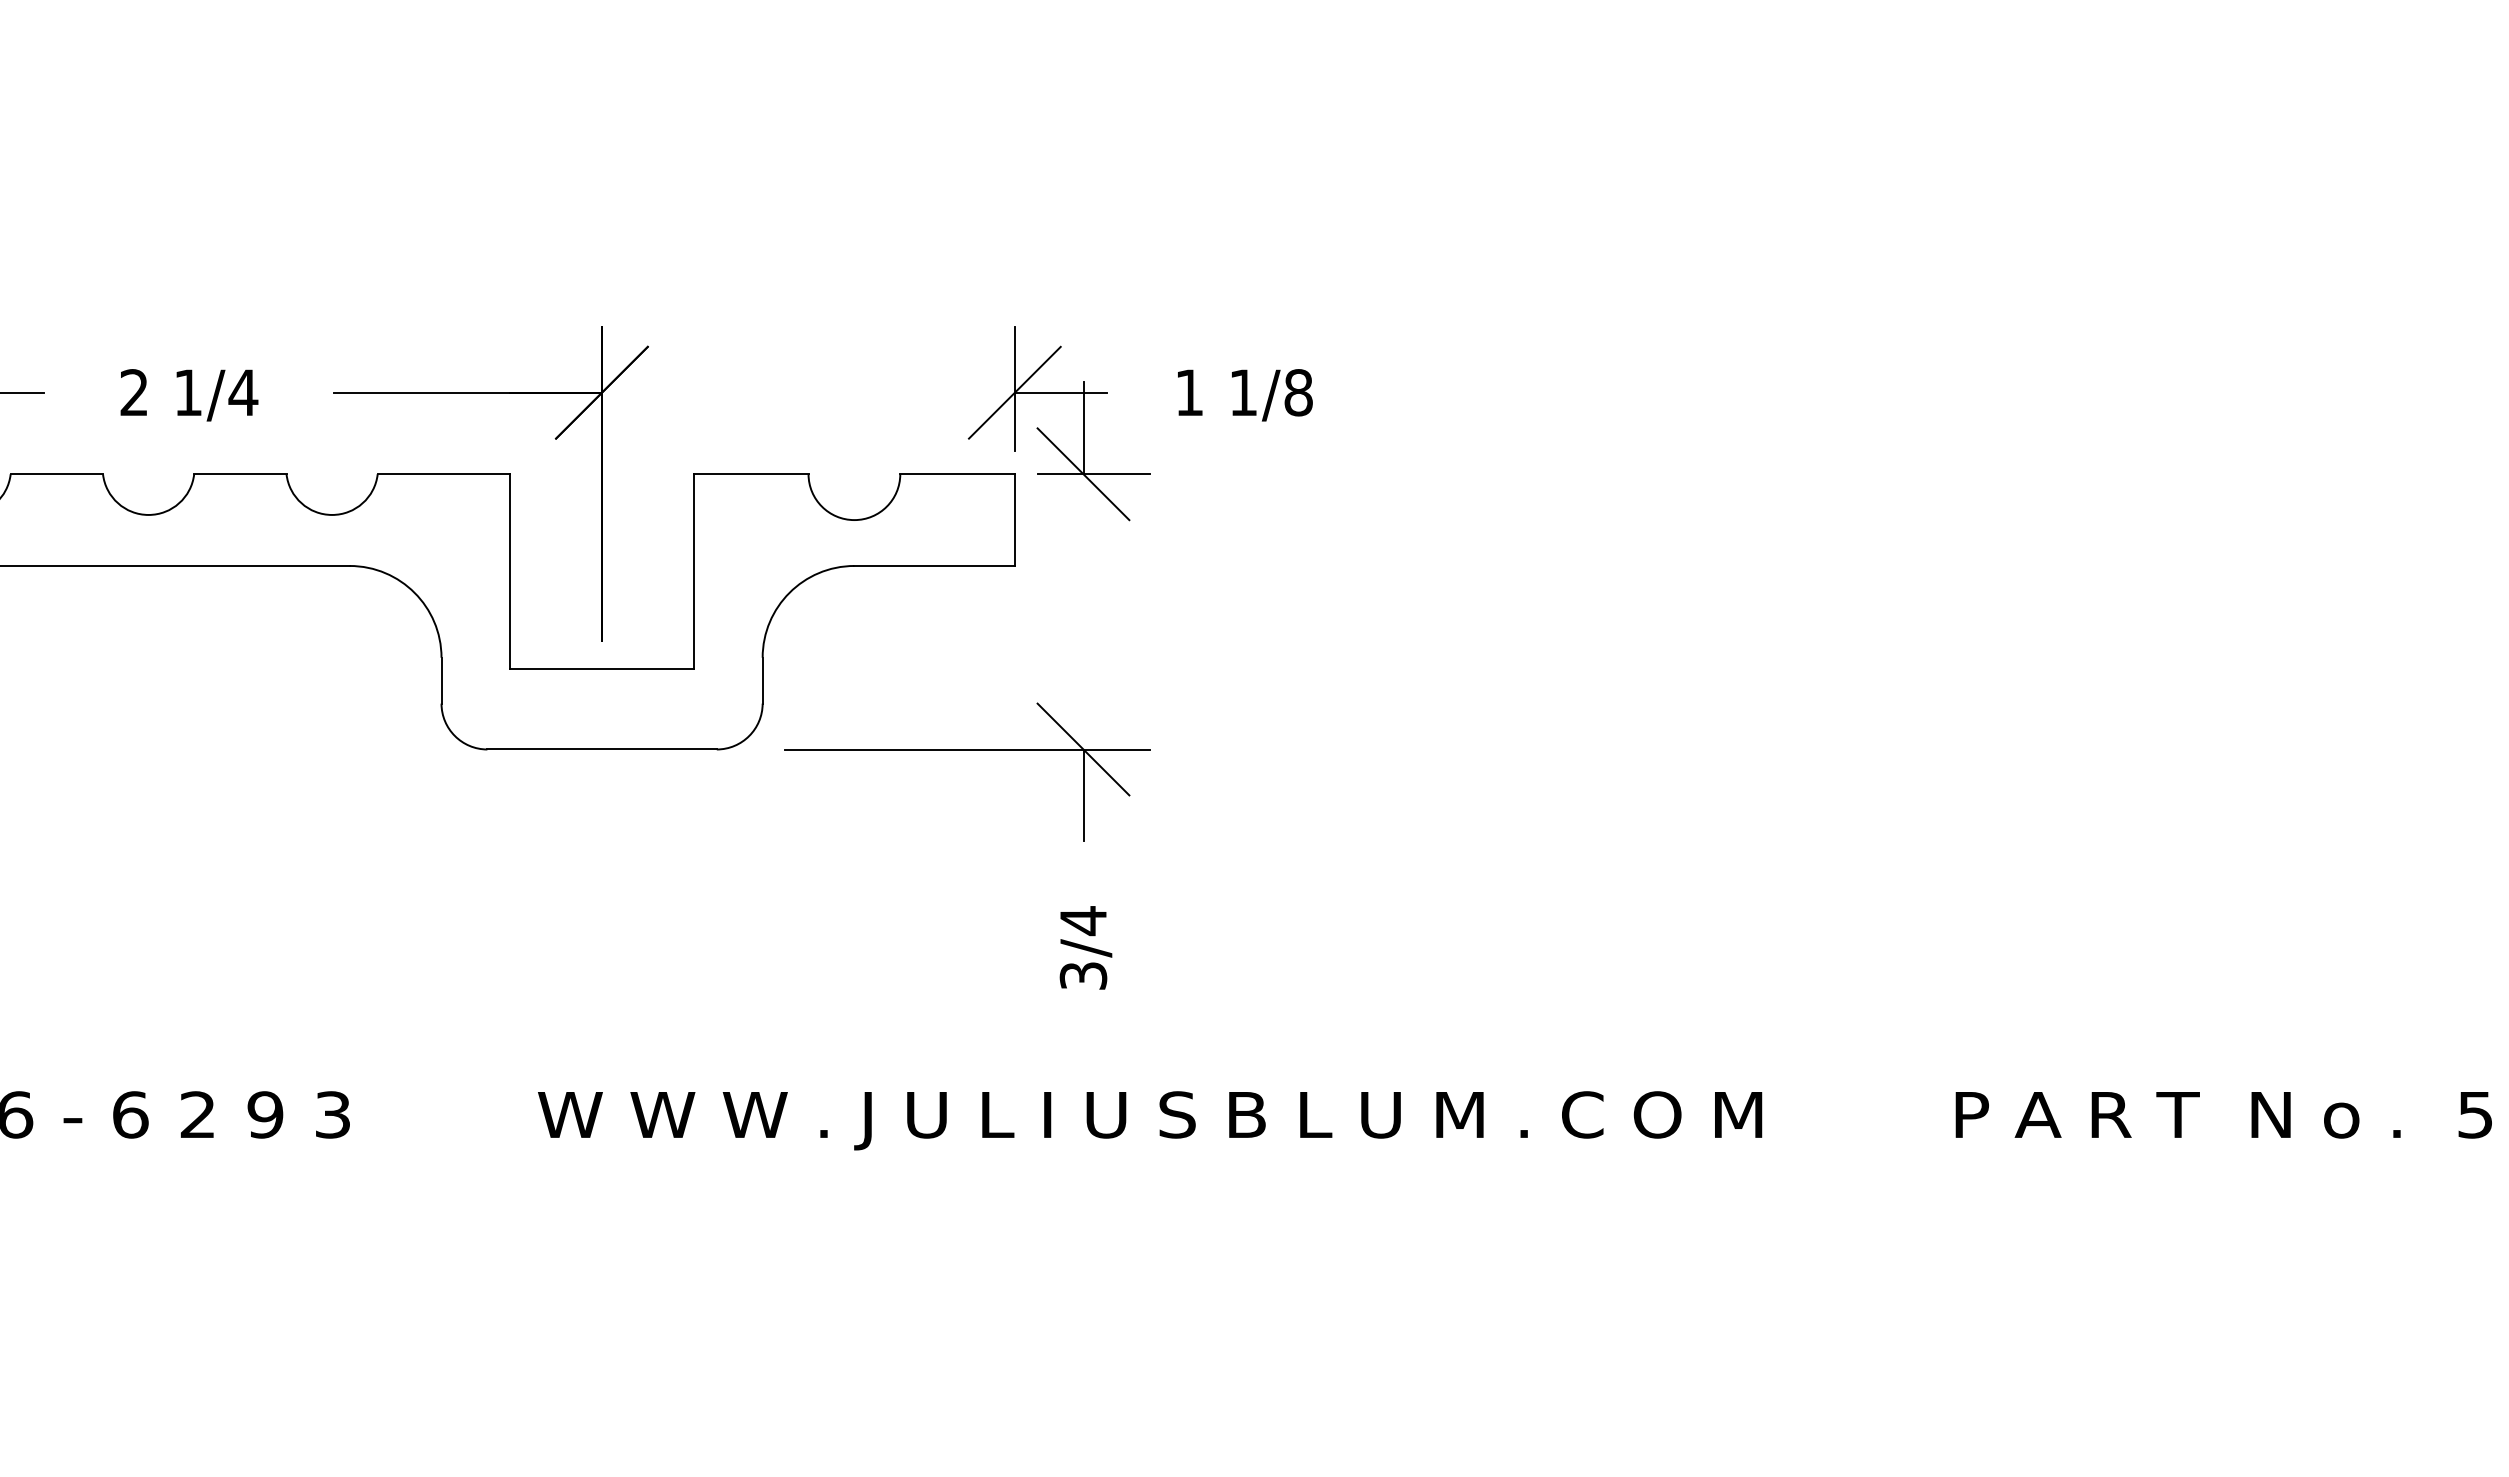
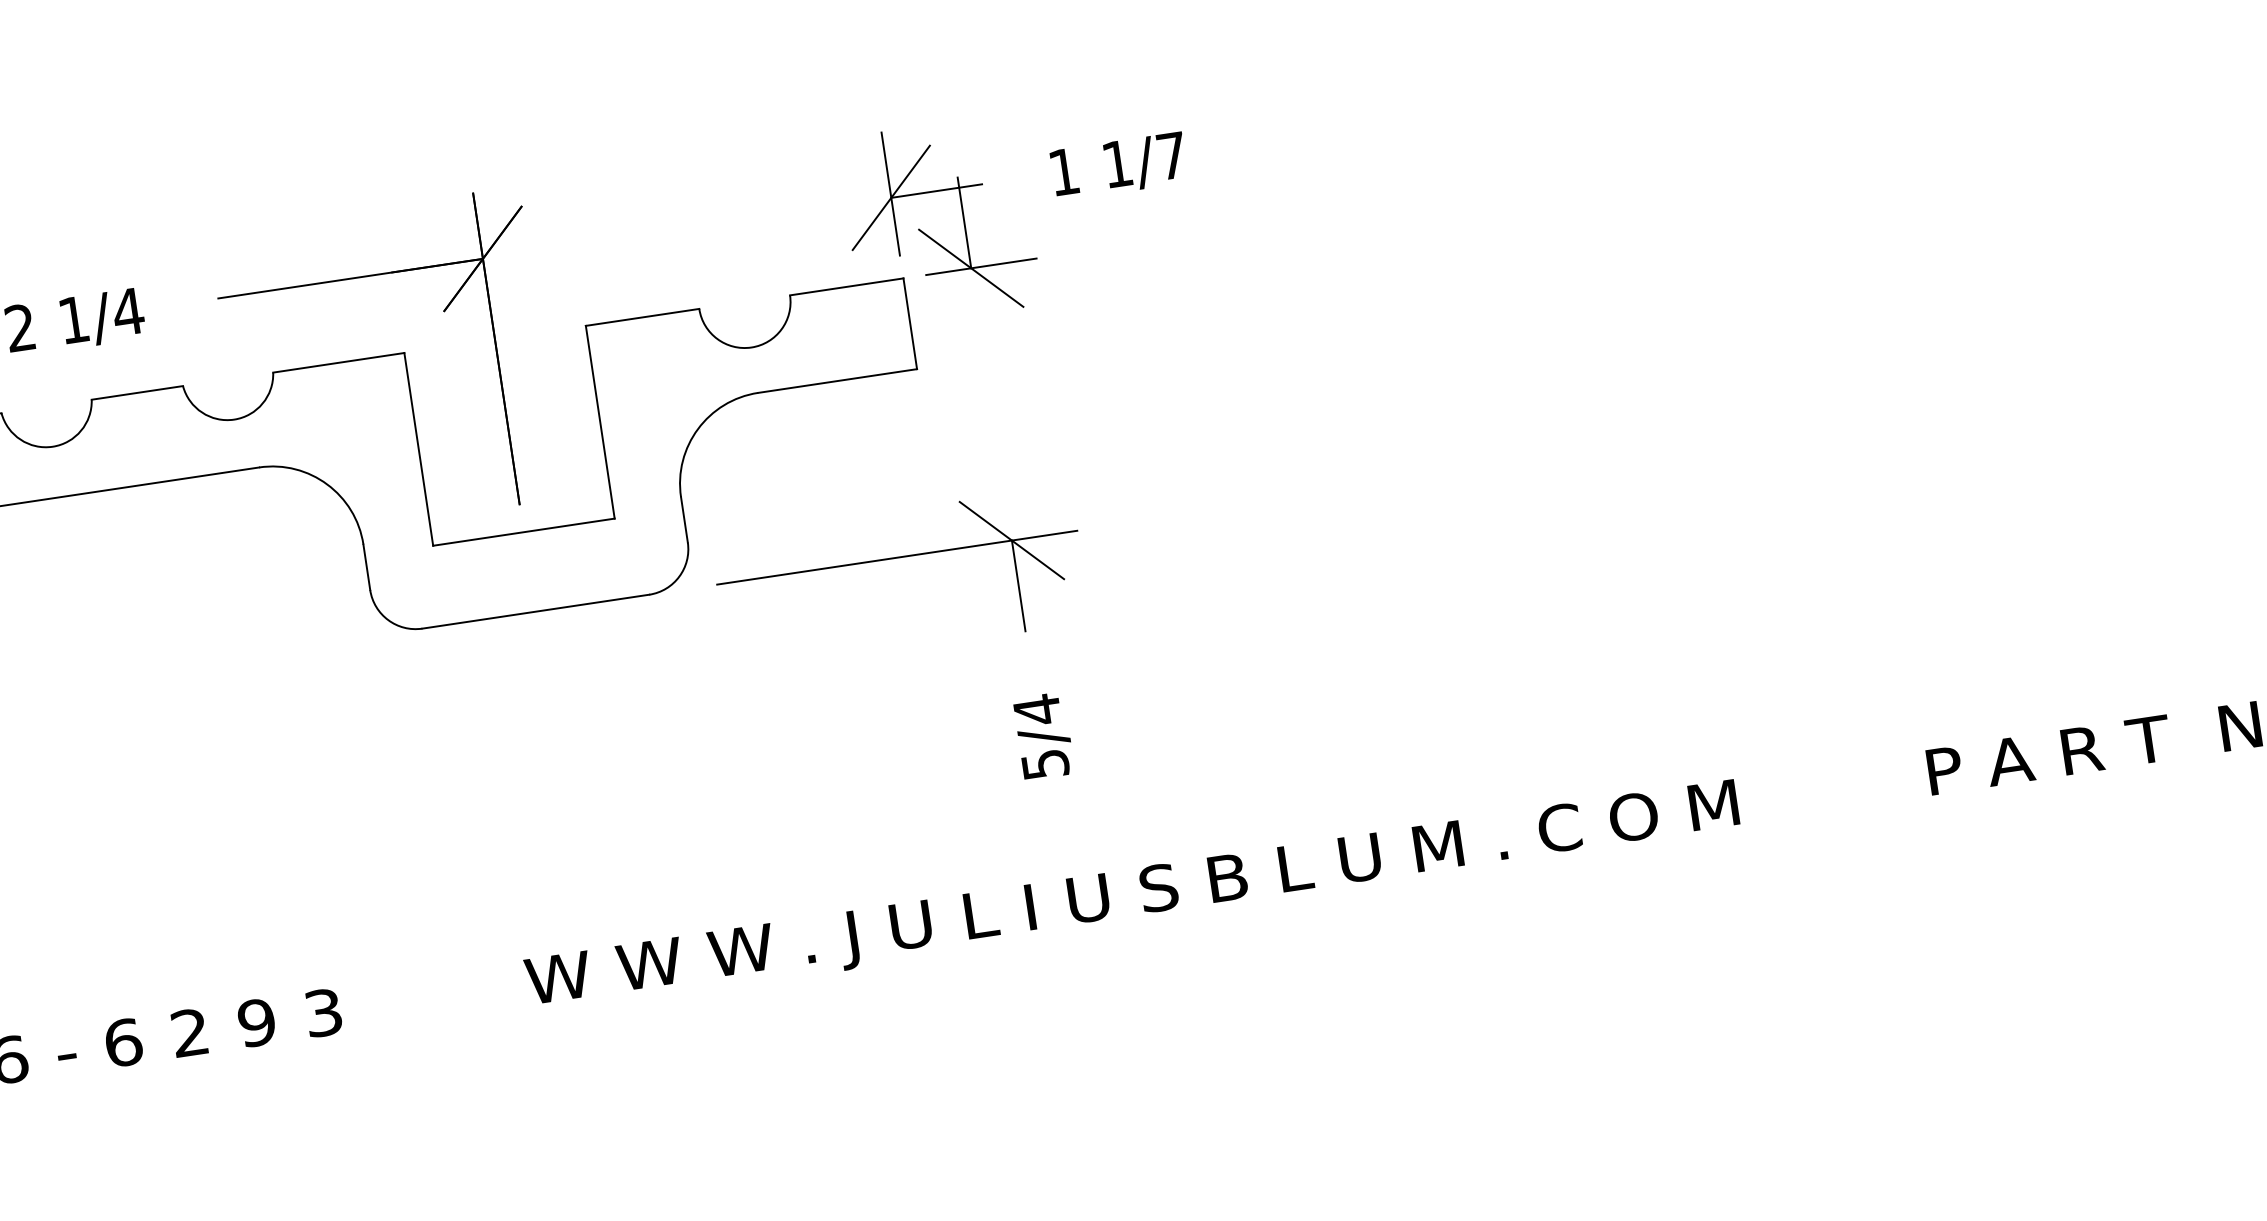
text: (1298, 392) -> (1171, 155), 1/8 -> 1/7
text: (1082, 975) -> (1044, 764), 3/4 -> 5/4

